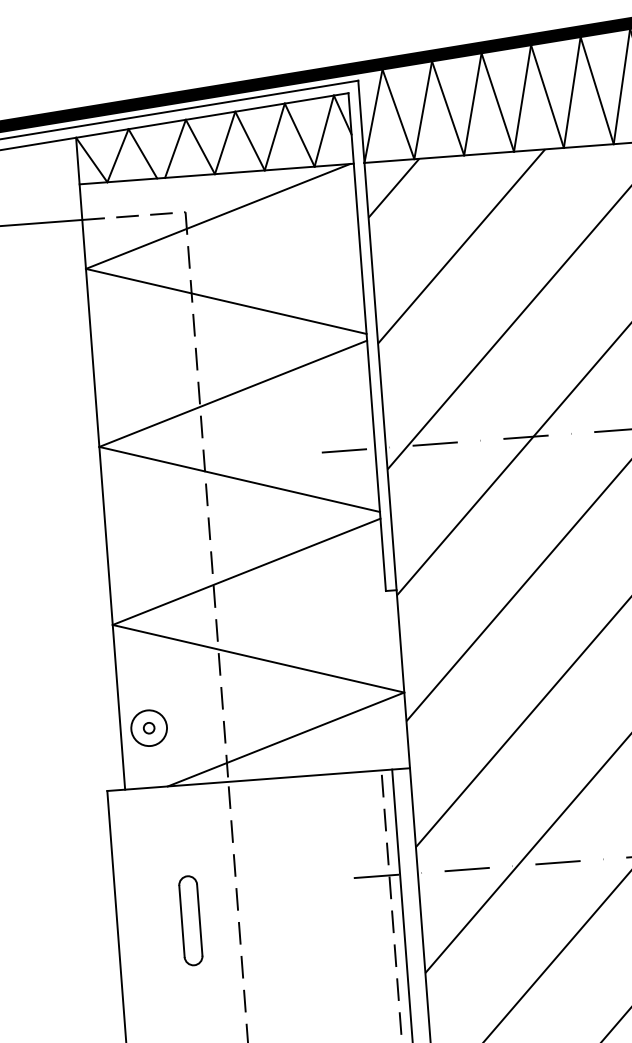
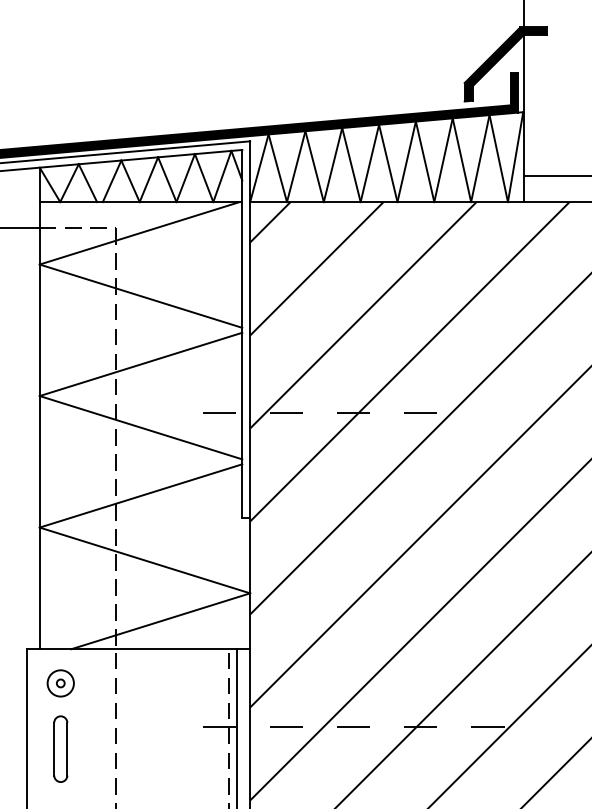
part: (148, 728) -> (60, 683), moved
part: (190, 919) -> (60, 748), moved

